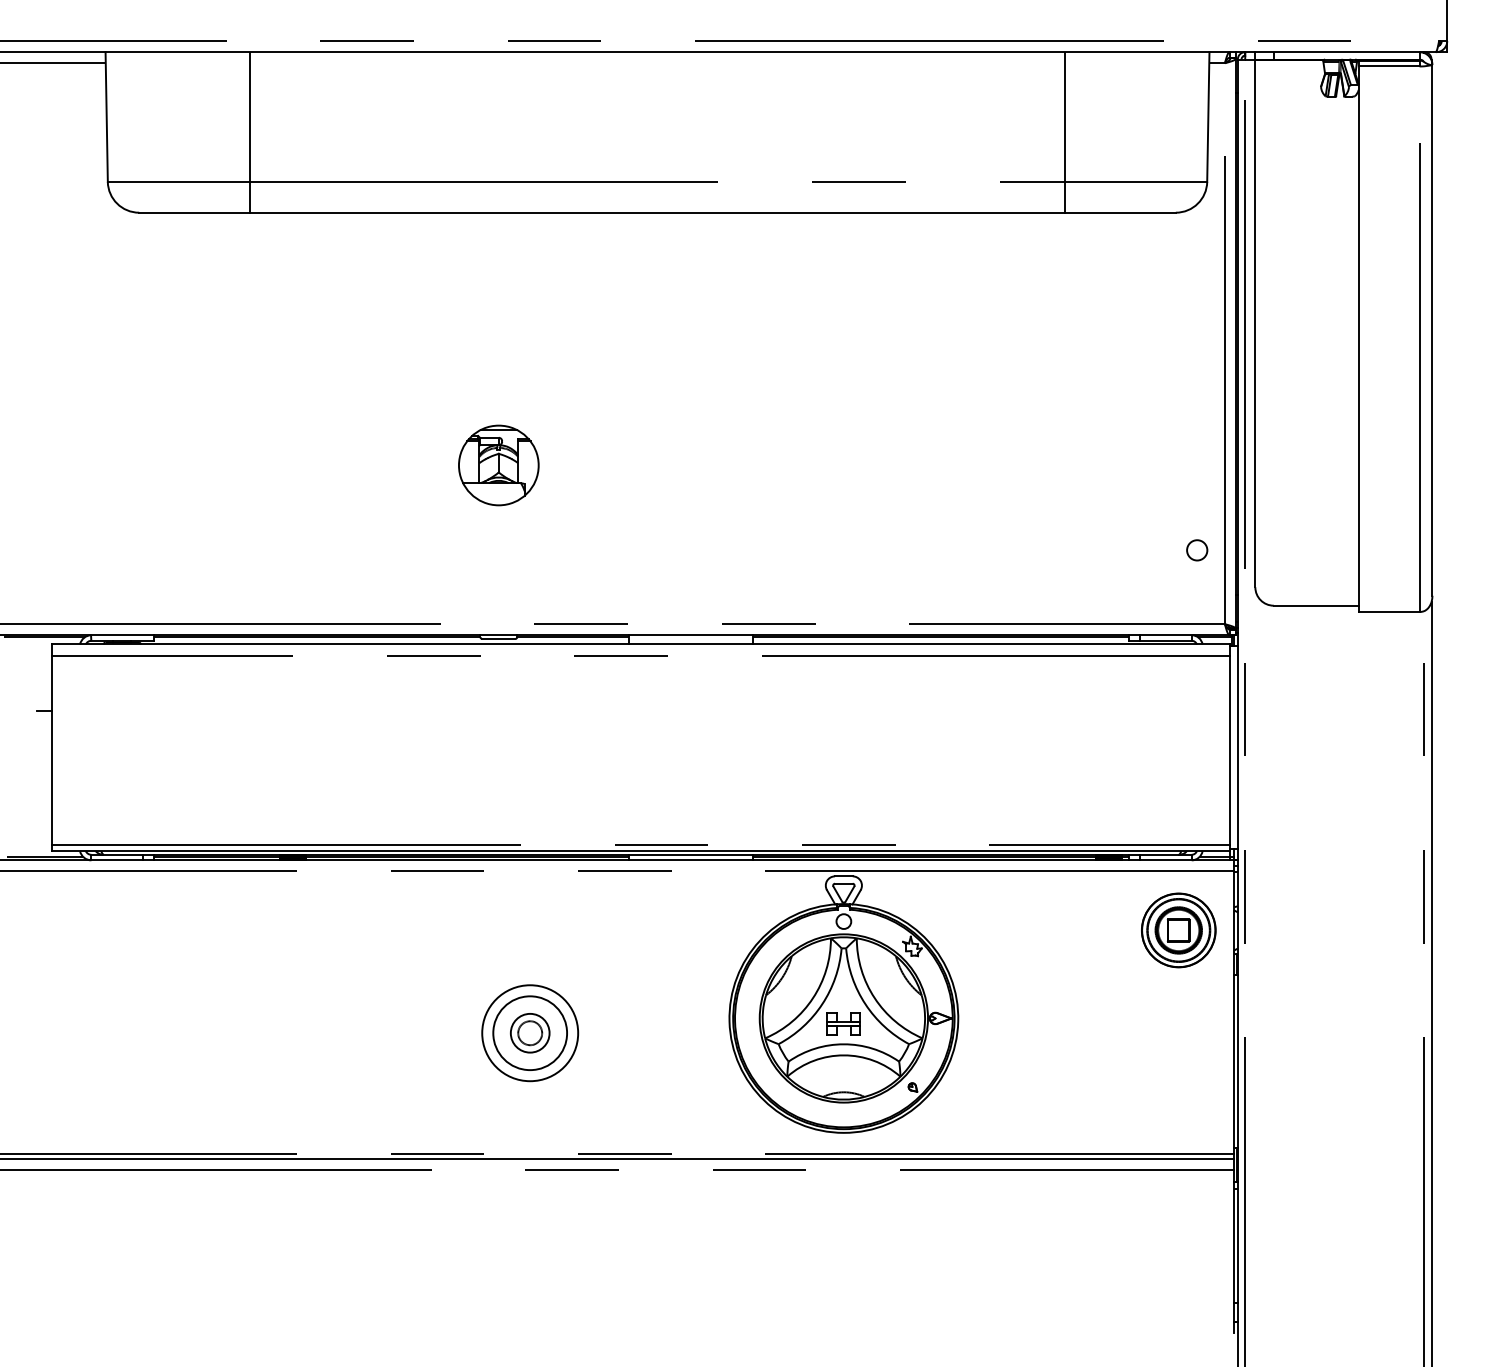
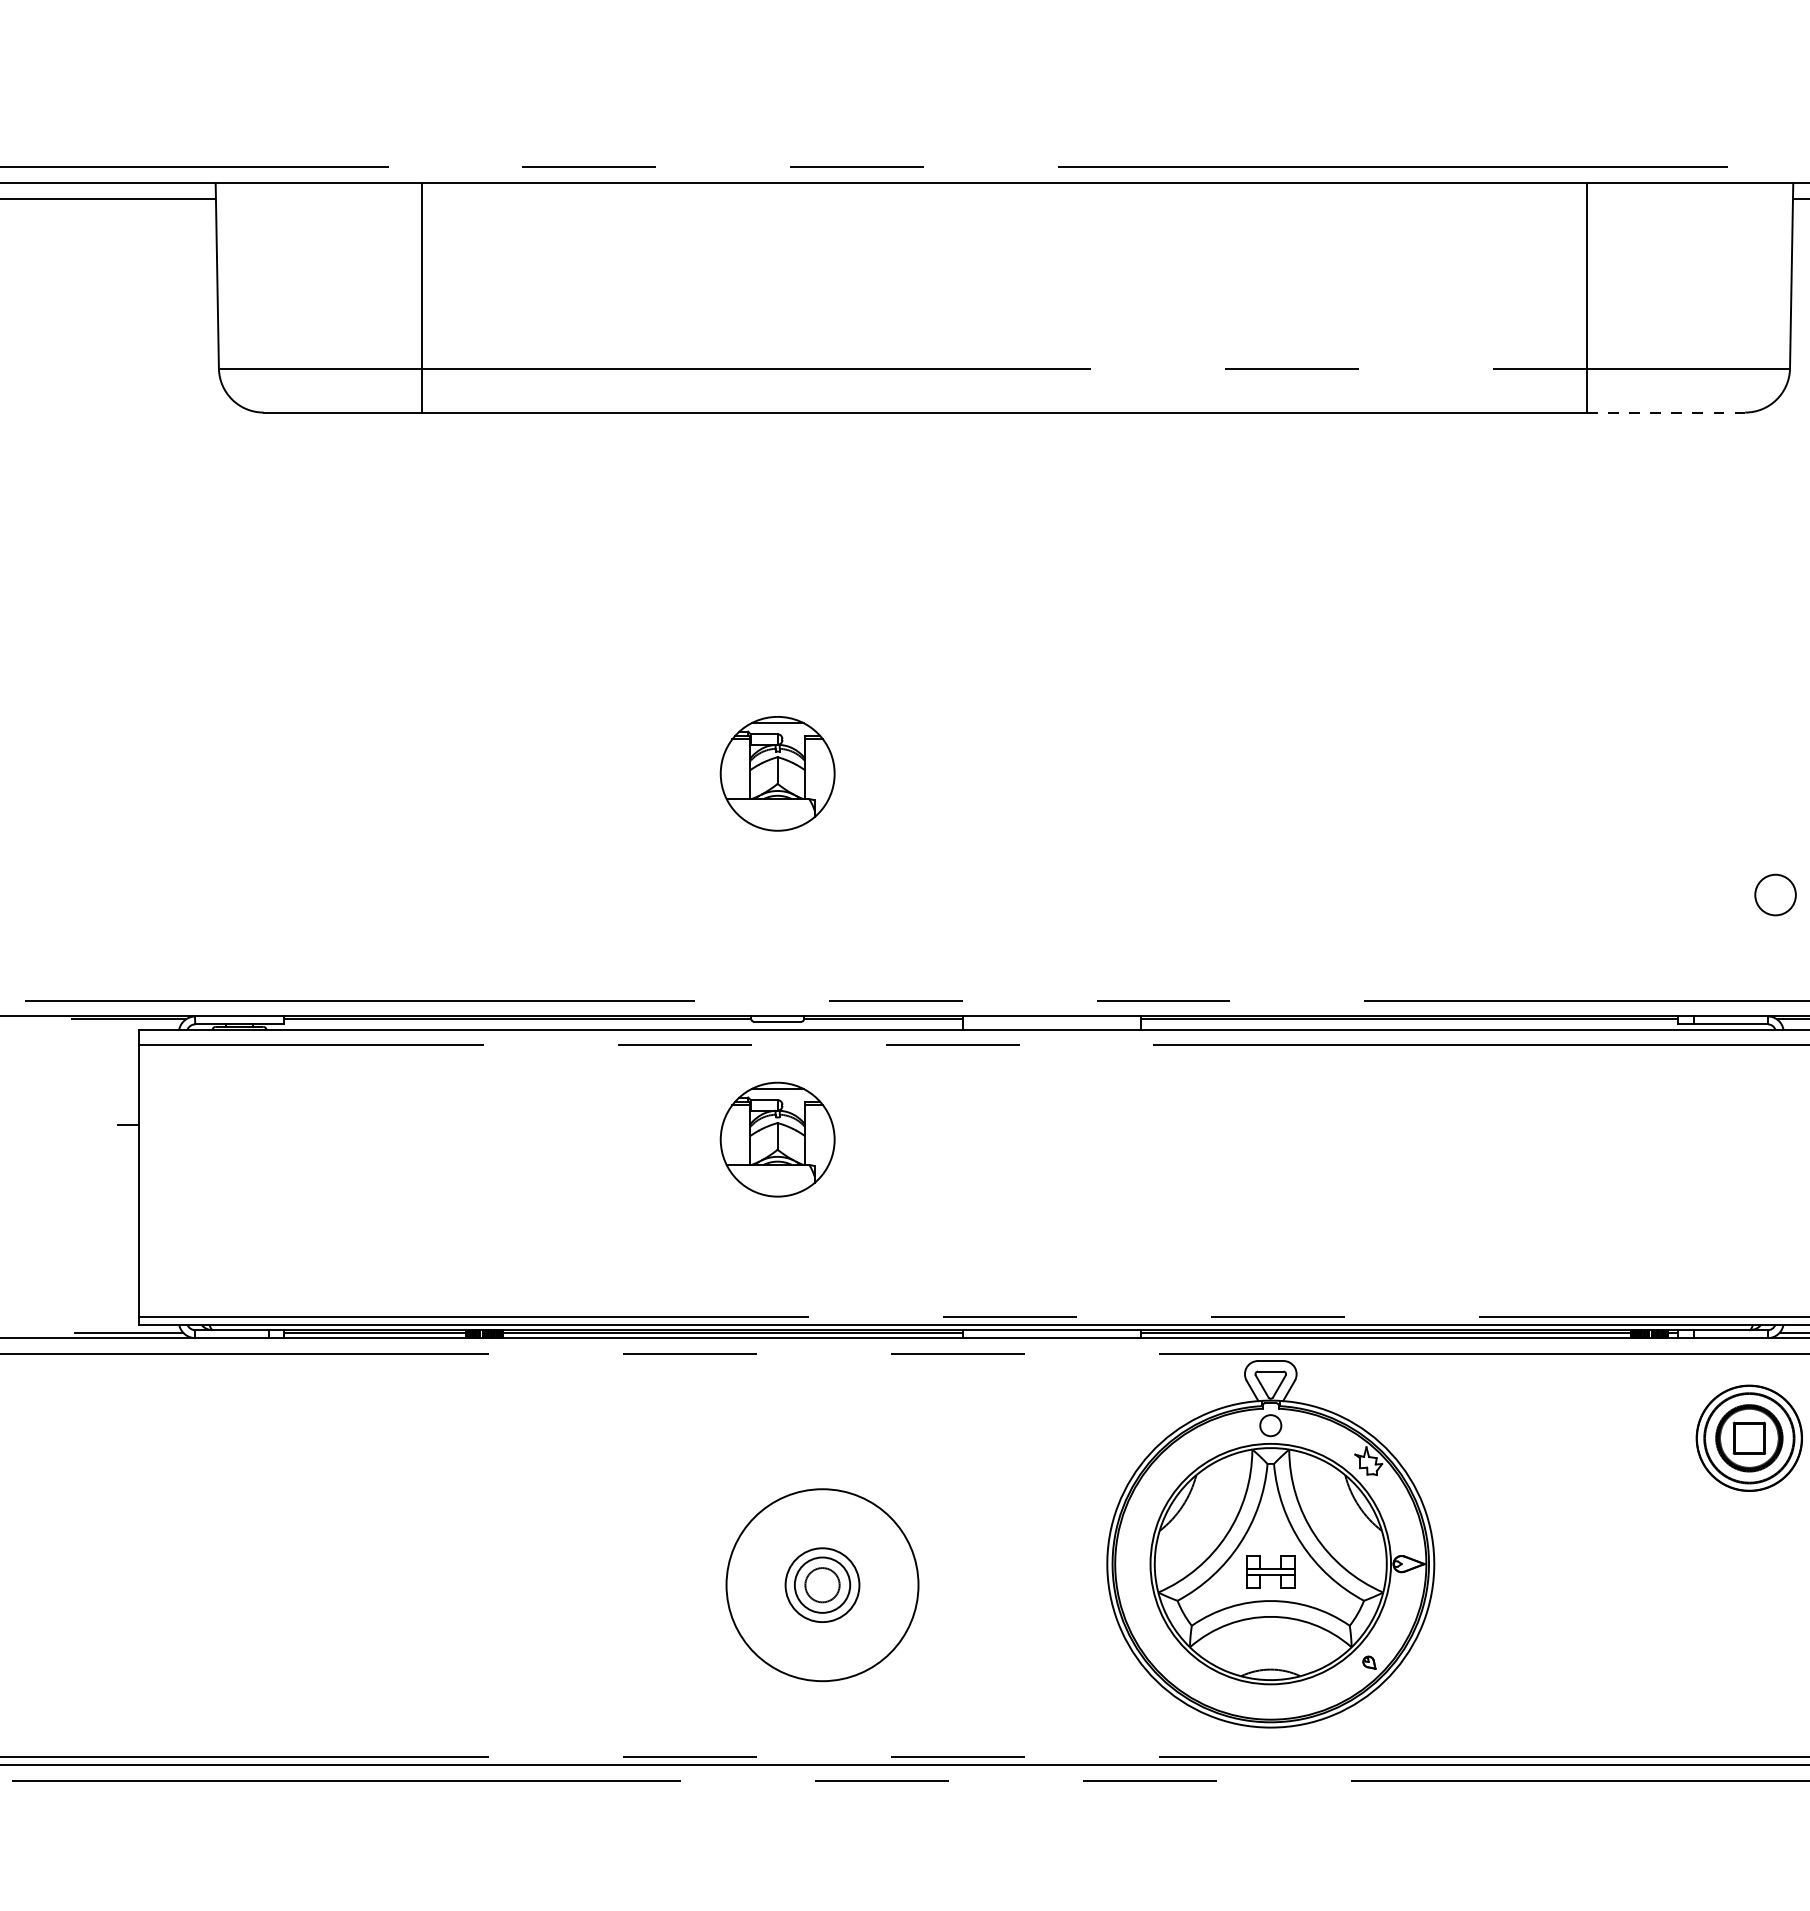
line: (1120, 212) -> (1666, 412), solid -> dashed
circle: (1197, 550) -> (1776, 895), size x1.4
part: (498, 721) -> (777, 1139), added
circle: (530, 1033) -> (822, 1585), size x0.7
circle: (530, 1033) -> (822, 1585), size x1.4

